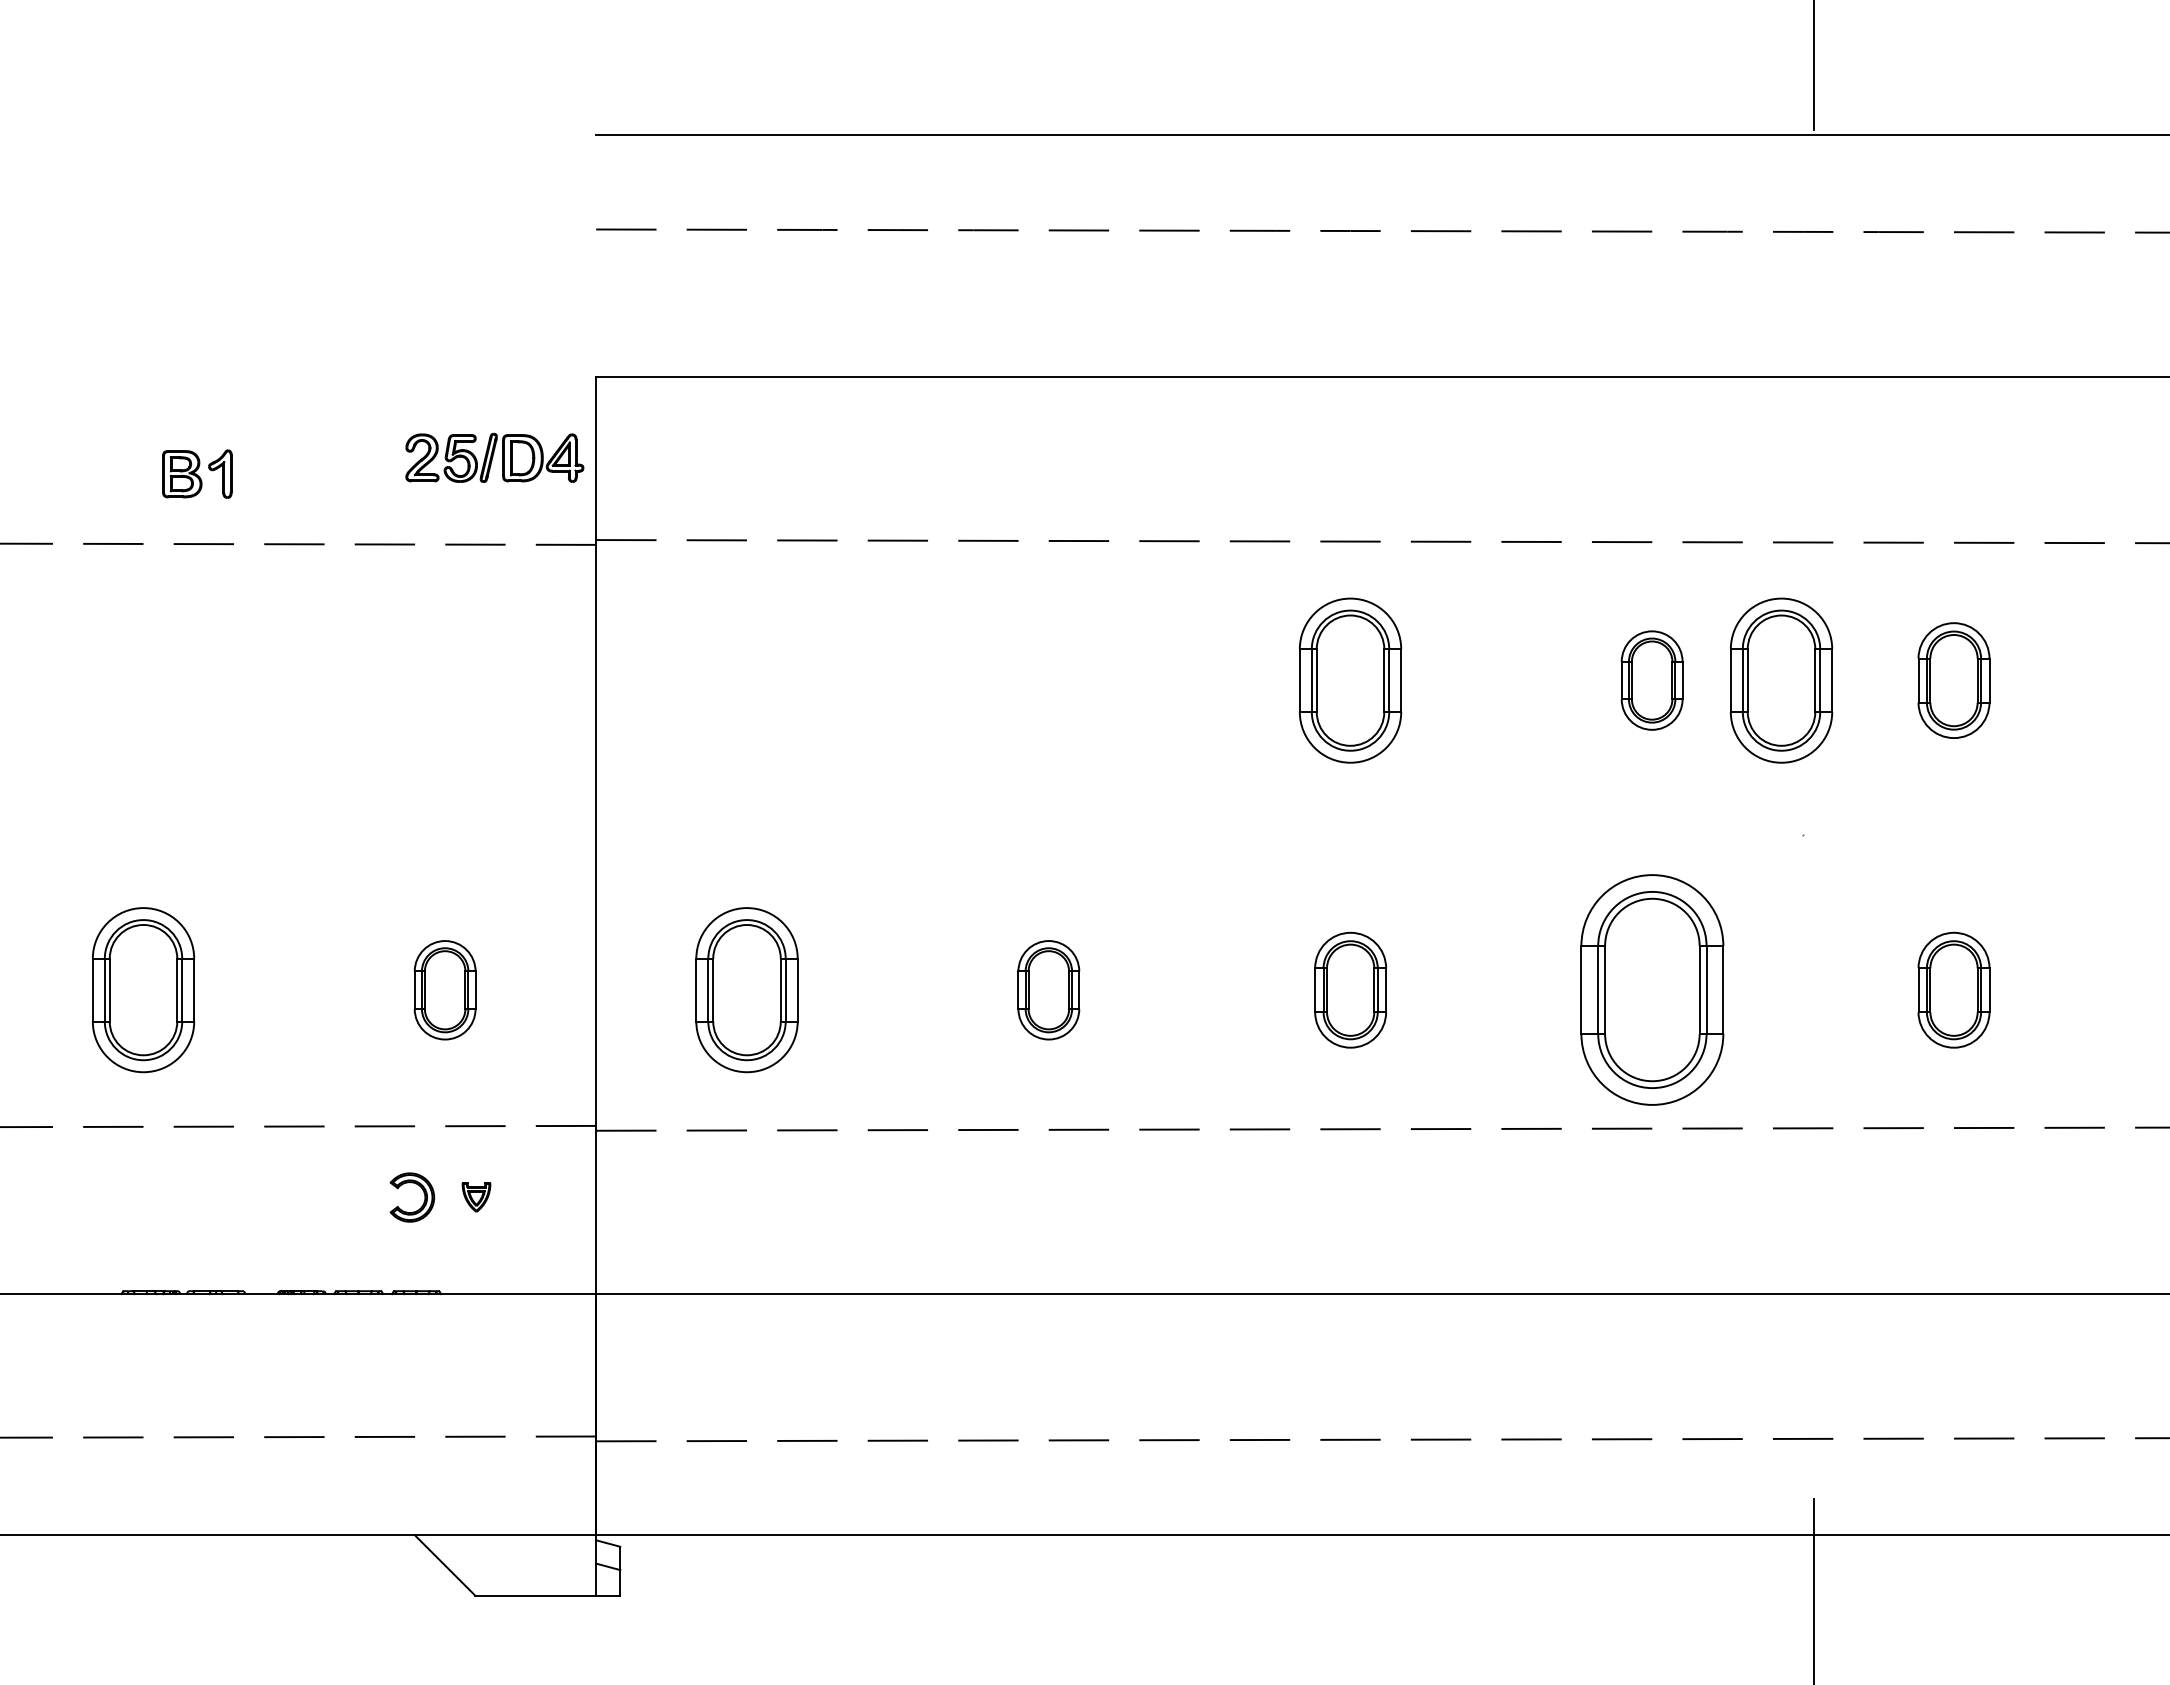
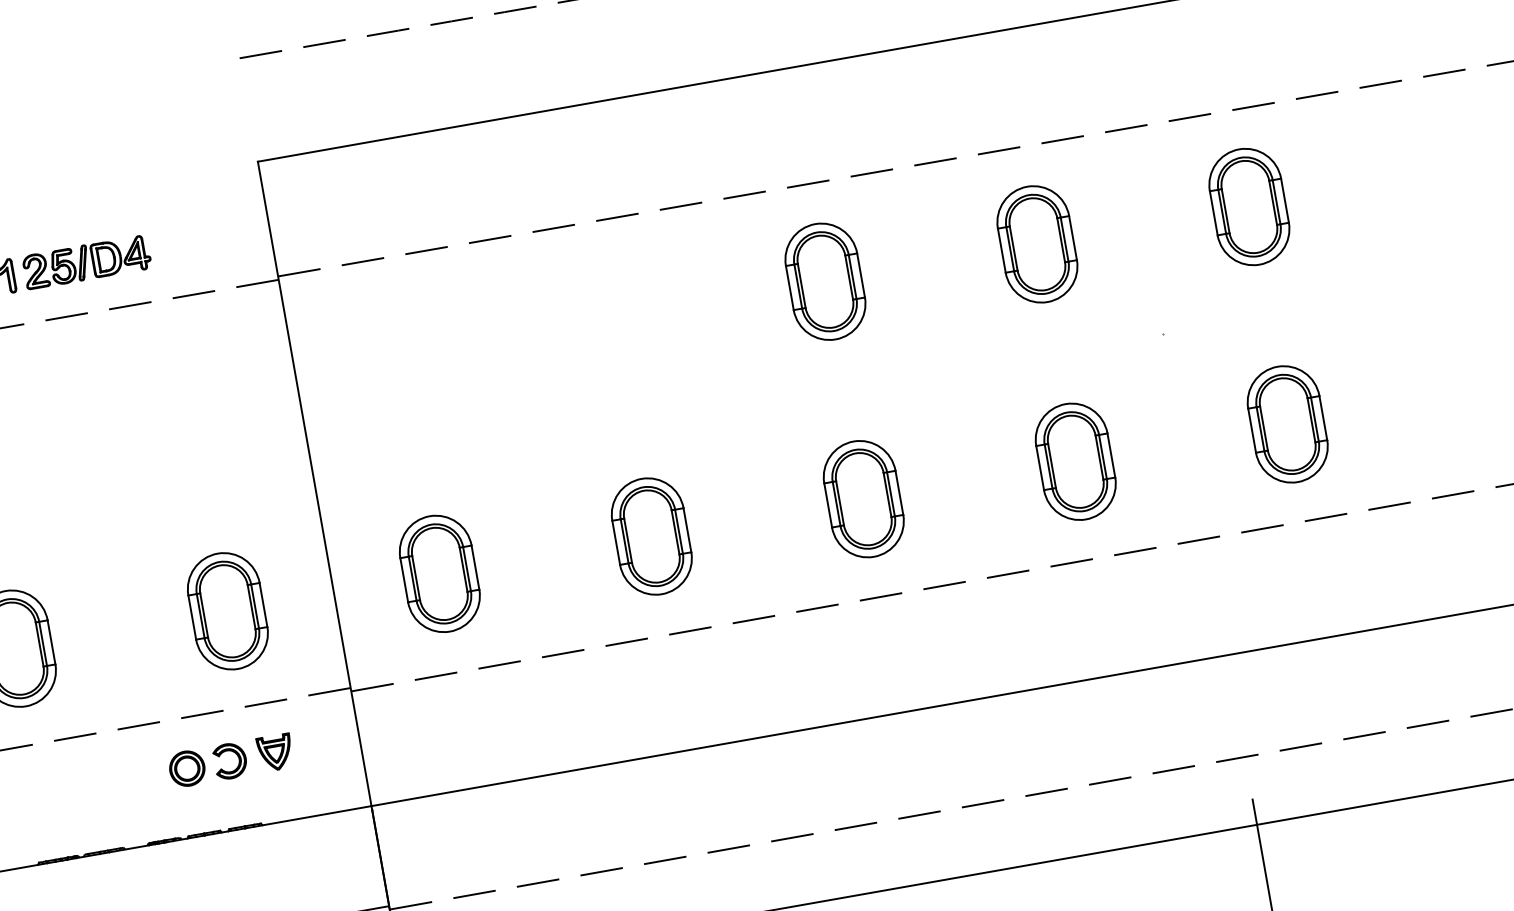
part: (494, 457) -> (86, 261), moved
part: (1651, 680) -> (1036, 244), size x1.67
part: (1781, 680) -> (1128, 228), removed
part: (1953, 680) -> (1249, 206), size x1.43
part: (444, 990) -> (227, 611), size x1.67
part: (1048, 990) -> (651, 536), size x1.67
part: (1350, 990) -> (863, 499), size x1.43
part: (1651, 990) -> (1075, 462), size x0.71
part: (1953, 990) -> (1287, 424), size x1.43
part: (350, 1197) -> (187, 768), added
part: (476, 1197) -> (275, 753), size x1.67

